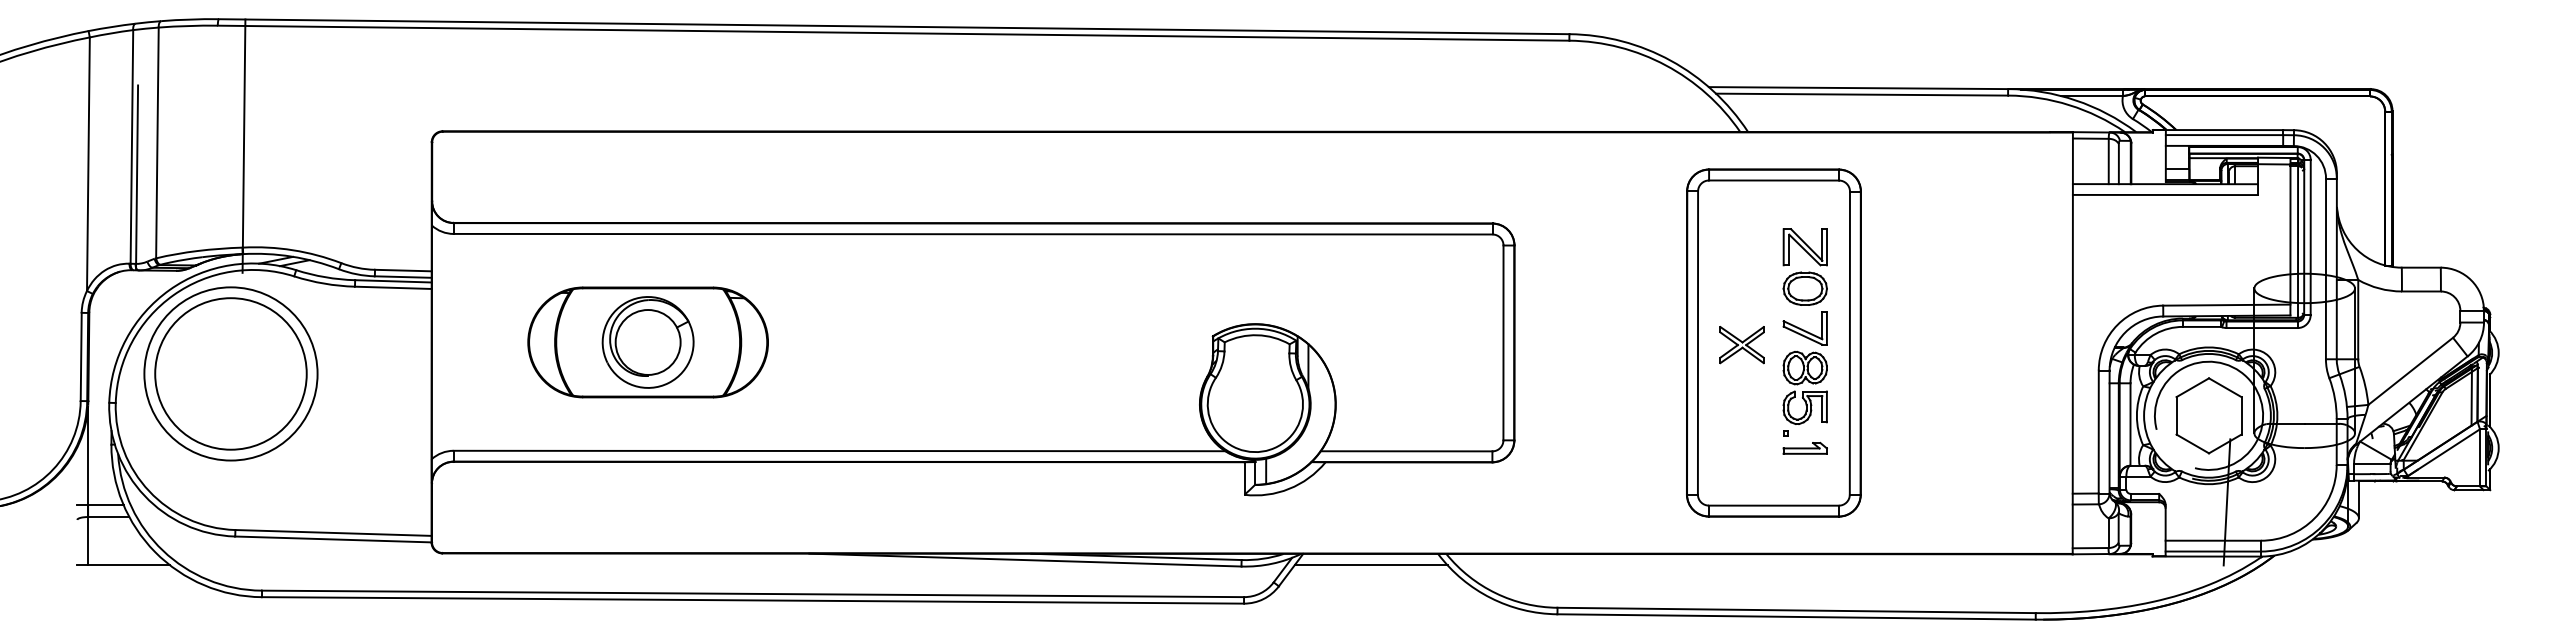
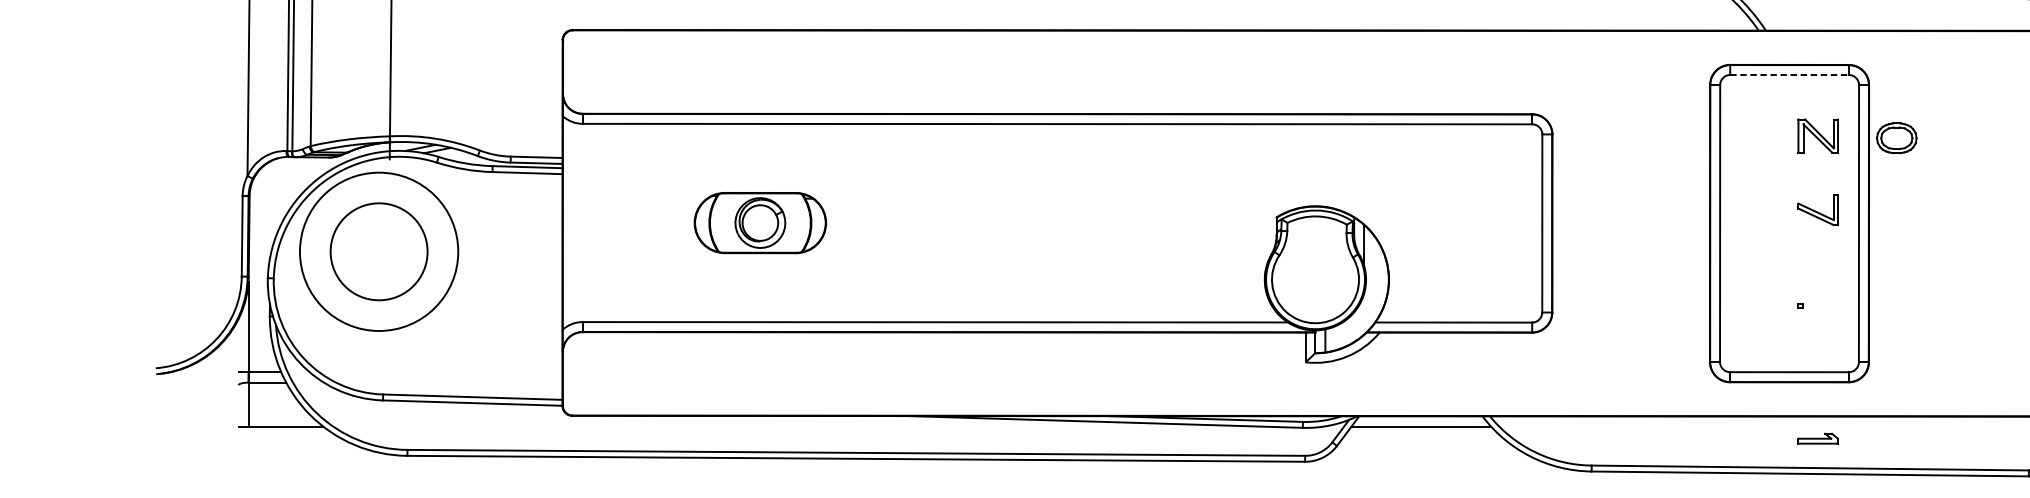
line: (1774, 180) -> (1790, 74), solid -> dashed
part: (1804, 288) -> (1896, 138), moved
part: (647, 342) -> (759, 223), size x0.6
part: (1741, 345) -> (1759, 225), removed
circle: (230, 373) -> (378, 251), size x0.7
part: (1804, 387) -> (1817, 264), removed
part: (1804, 448) -> (1817, 438), moved

